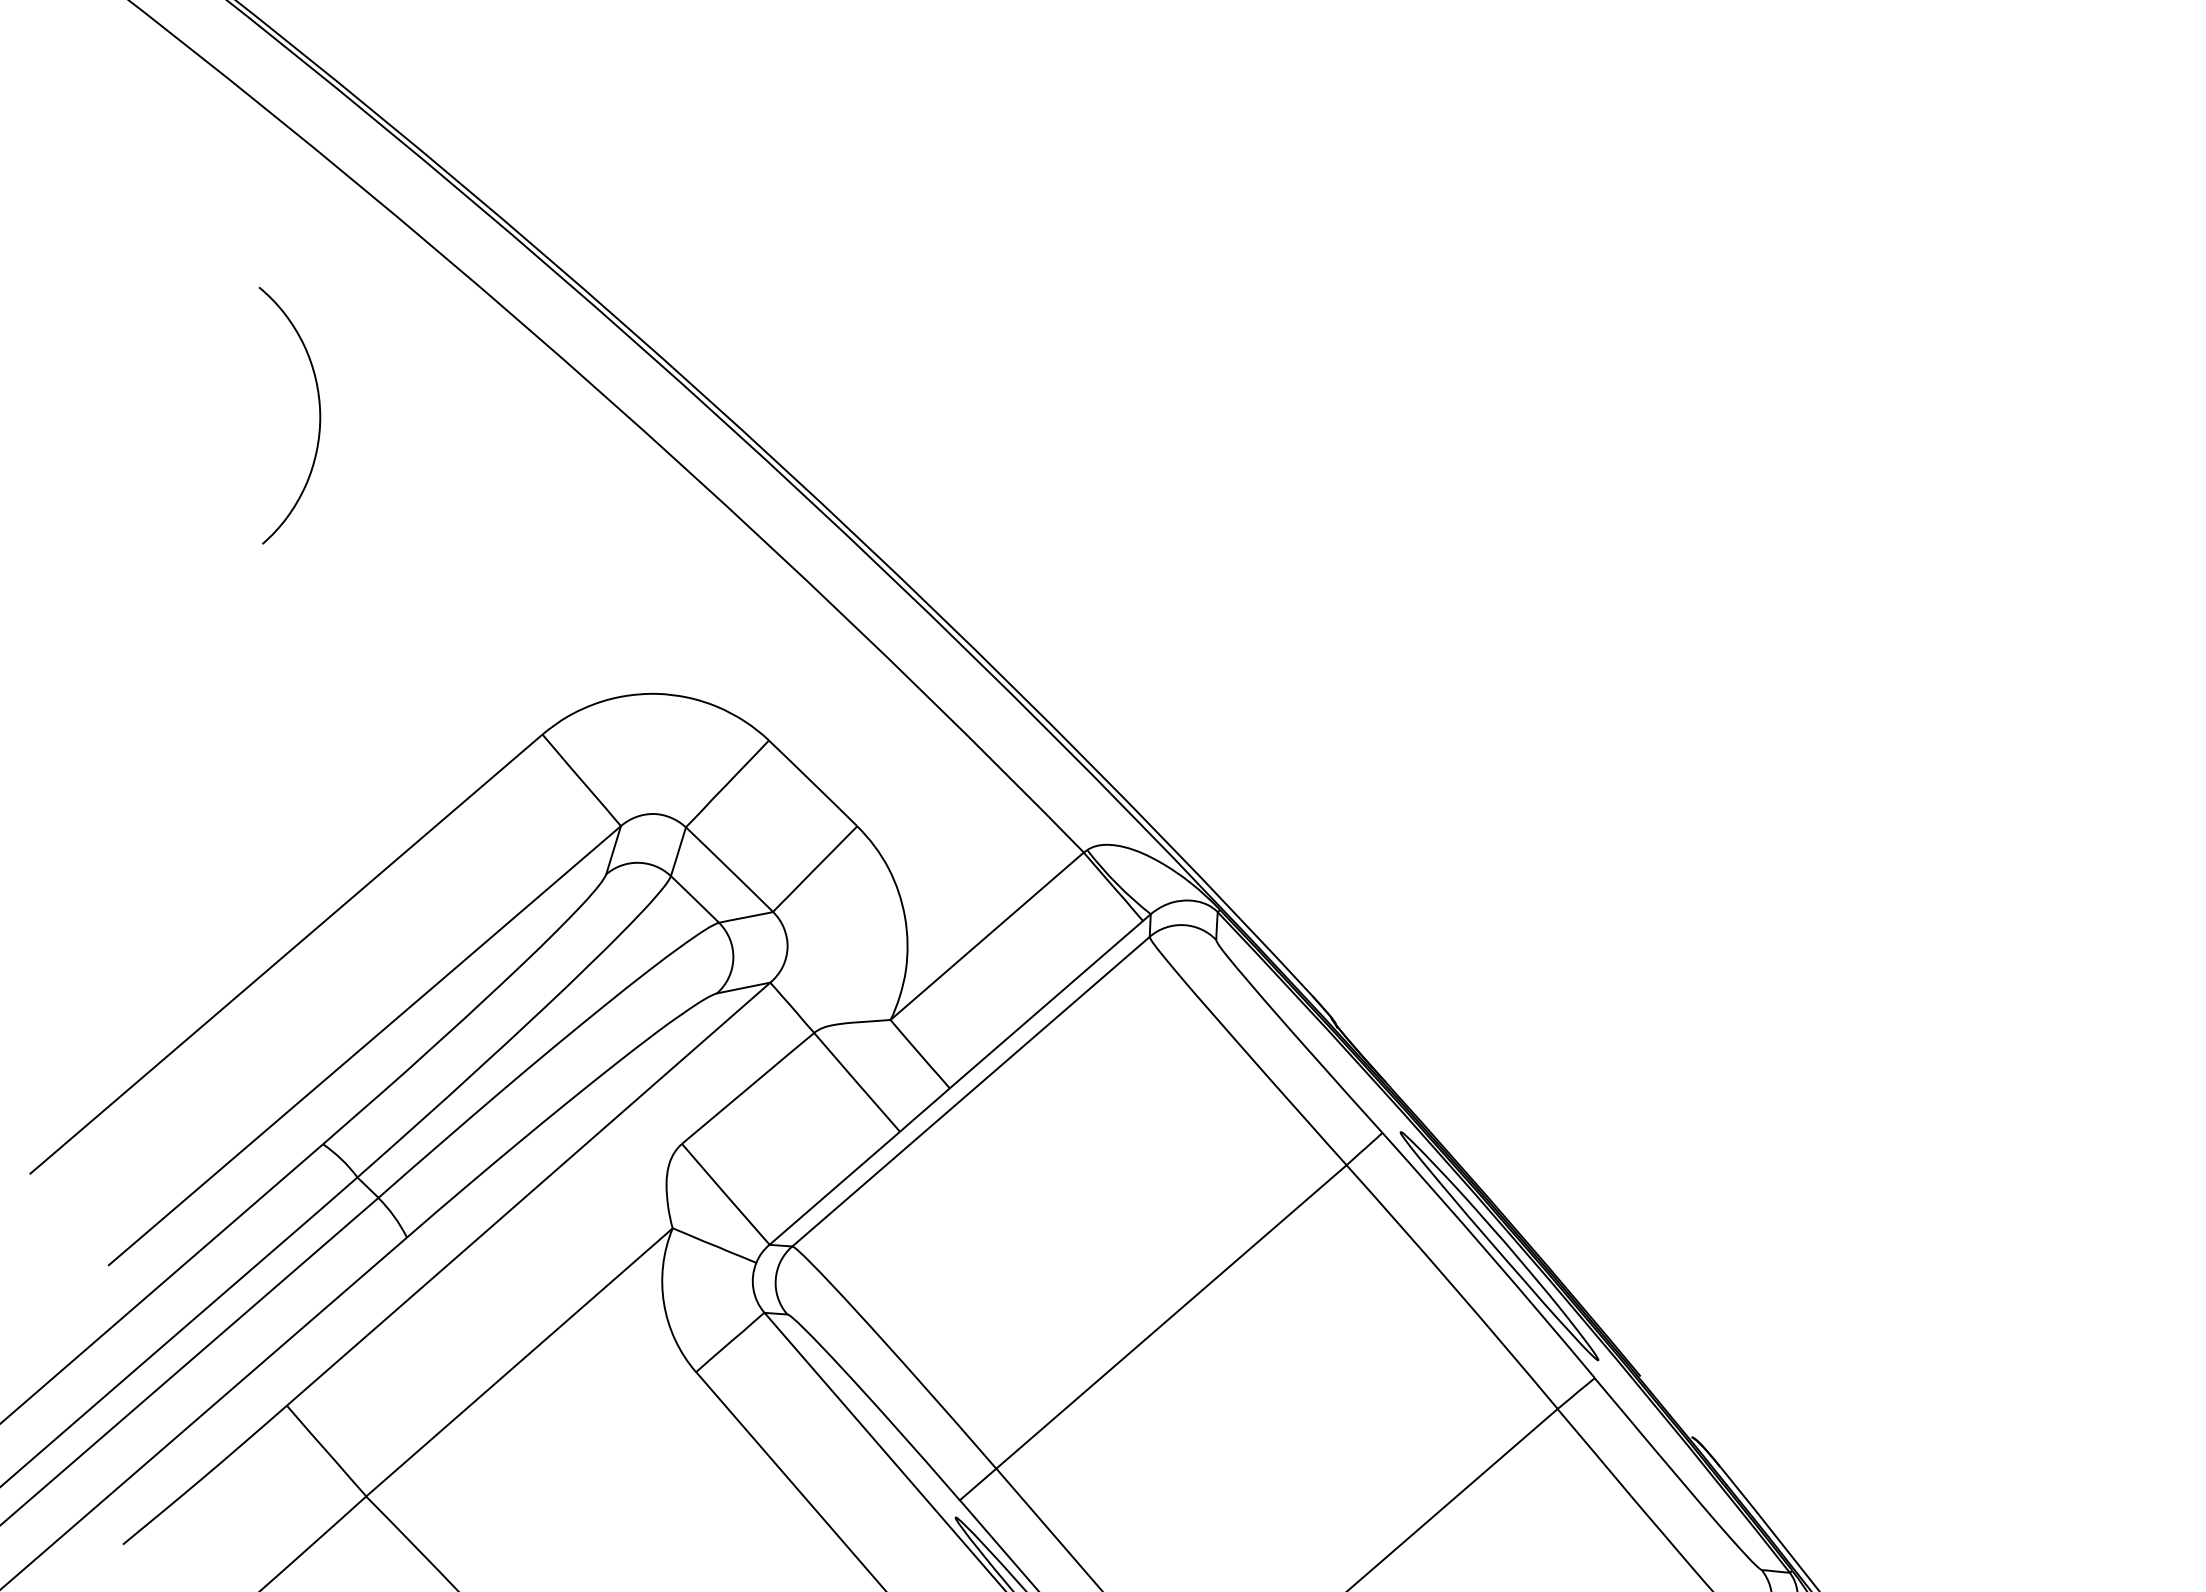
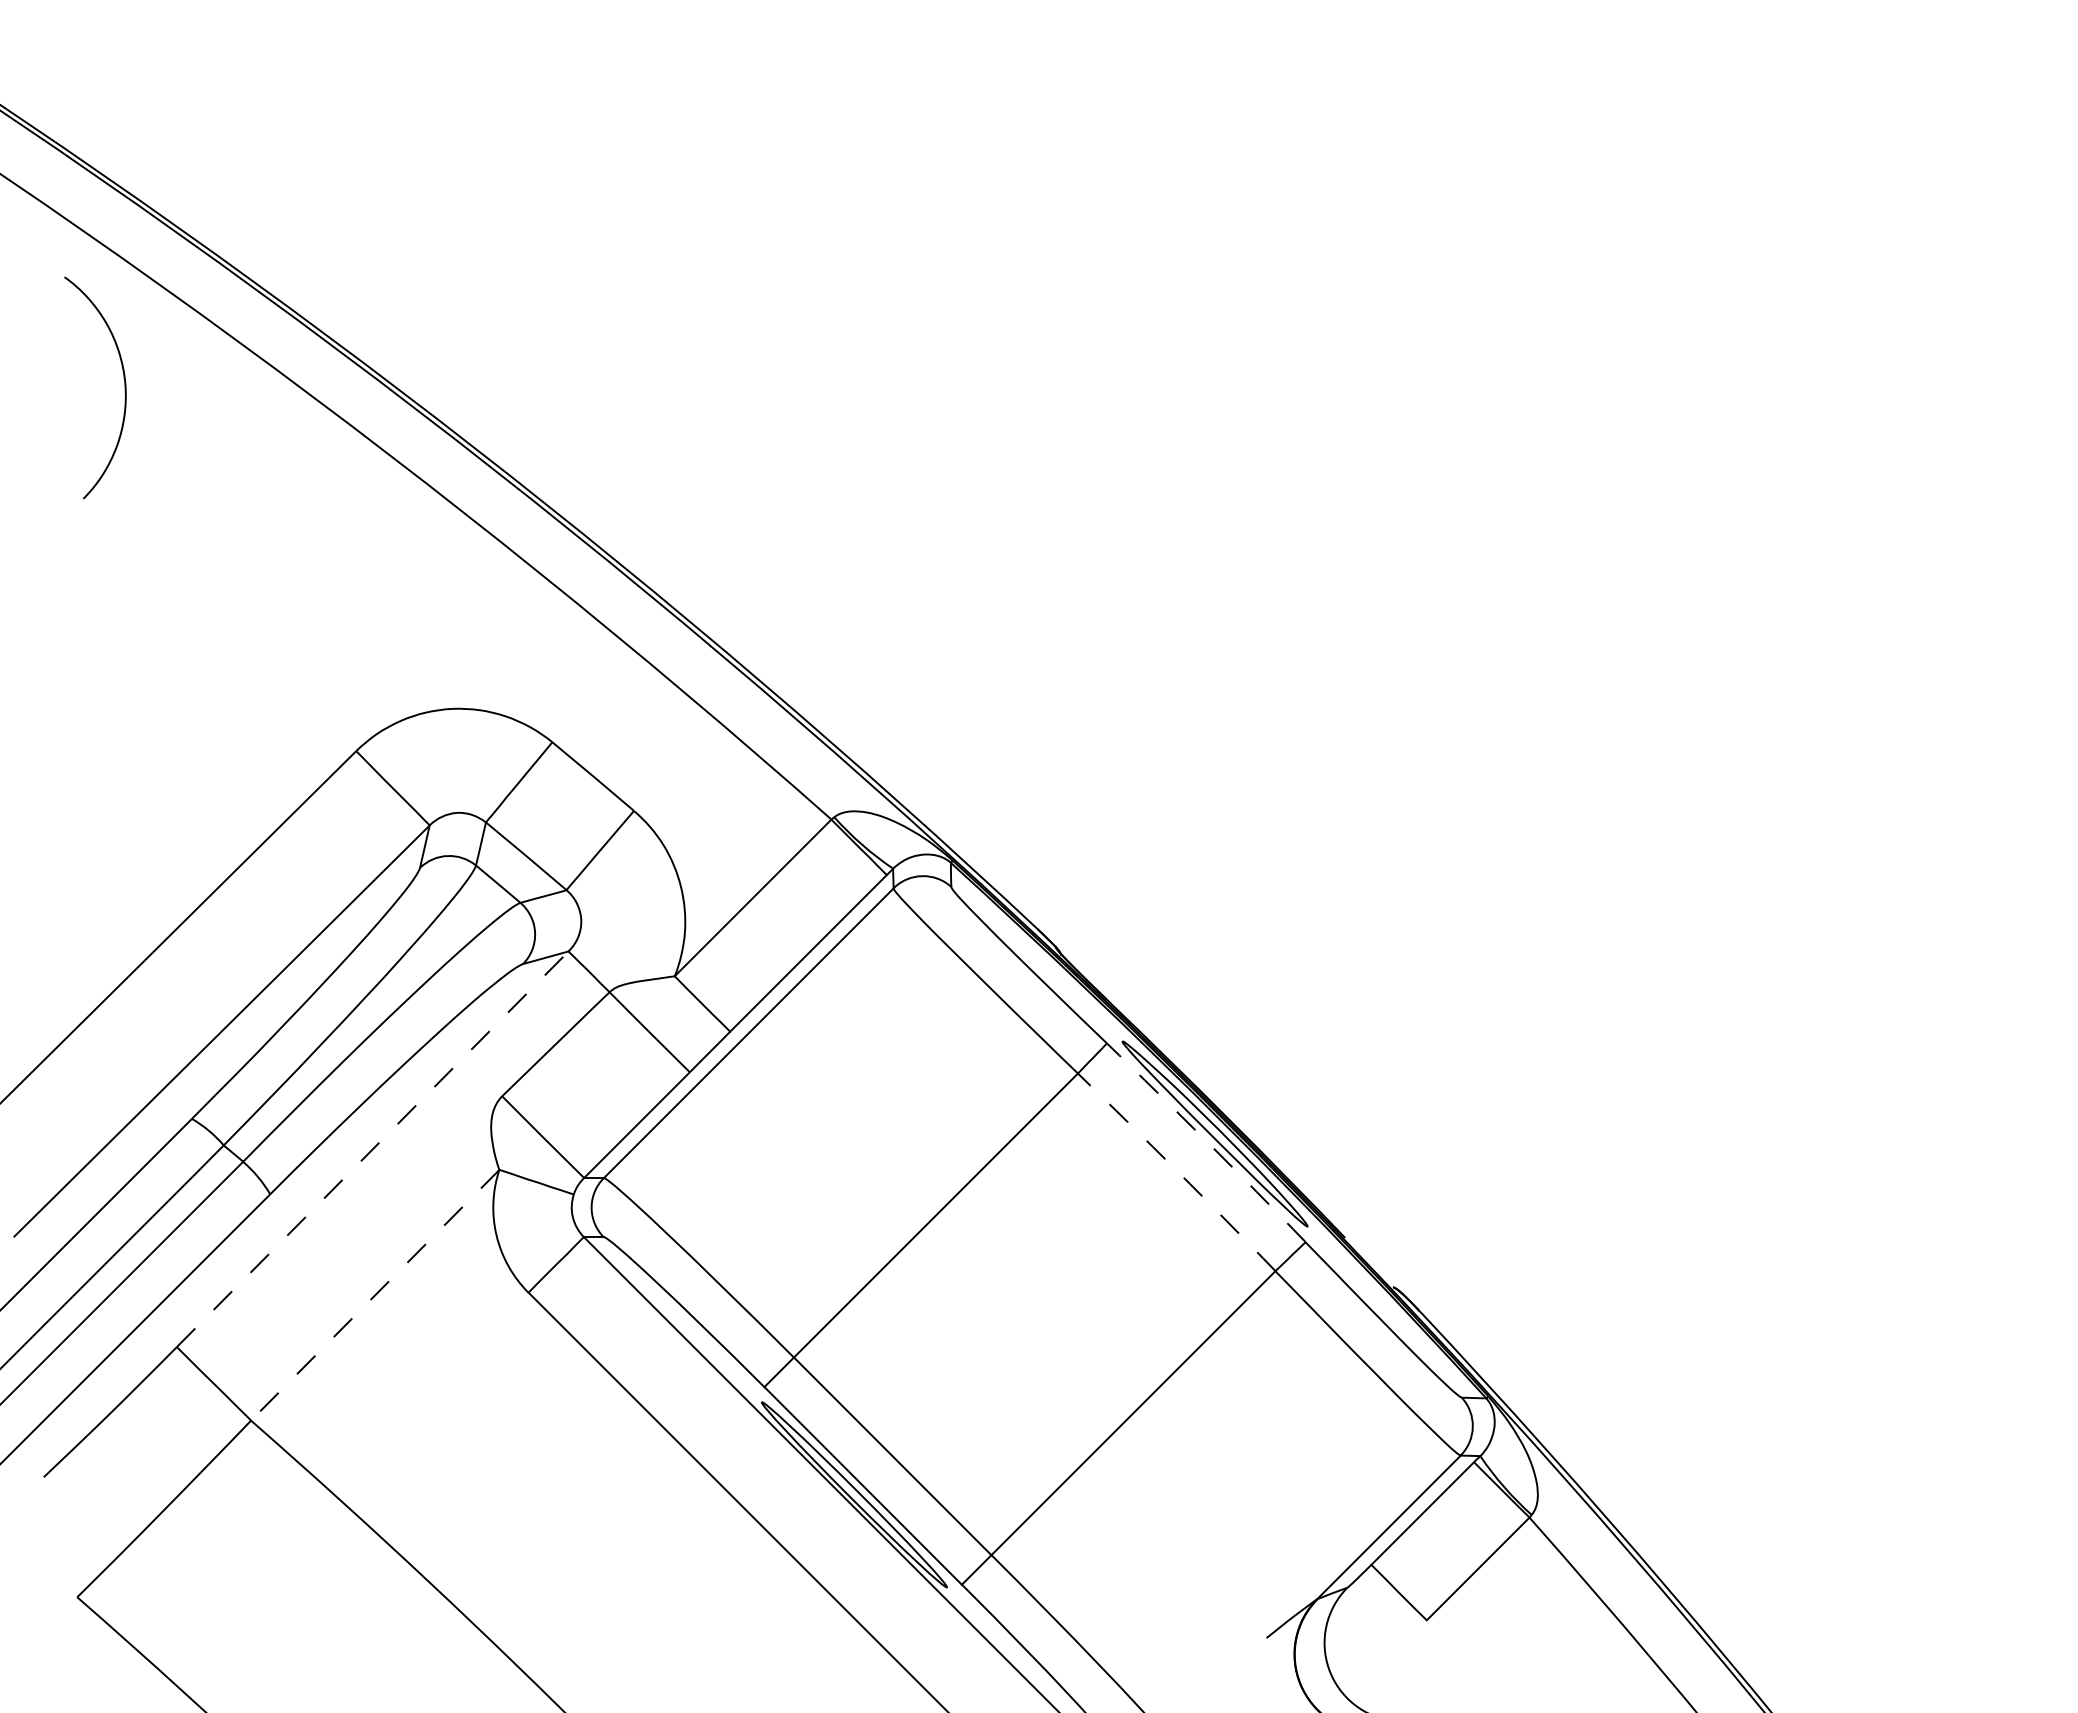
curve: (318, 419) -> (124, 387), moved
line: (528, 1194) -> (372, 1149), solid -> dashed
arc: (1490, 1254) -> (1207, 1141), solid -> dashed
arc: (1453, 1286) -> (1177, 1171), solid -> dashed
line: (519, 1361) -> (375, 1294), solid -> dashed

